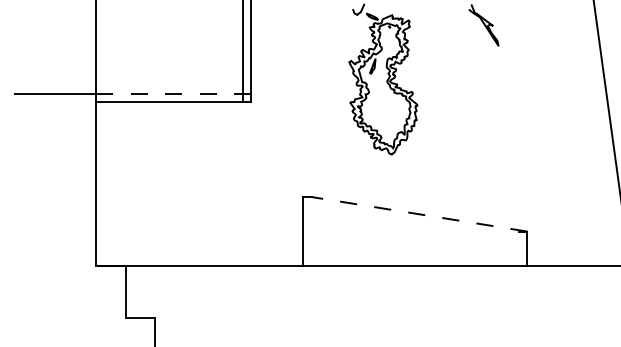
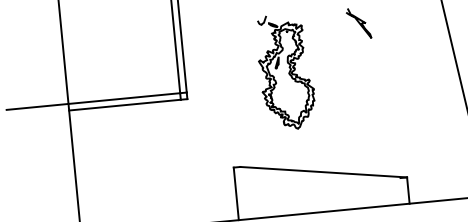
line: (170, 93) -> (125, 98), dashed -> solid
line: (419, 214) -> (323, 172), dashed -> solid

